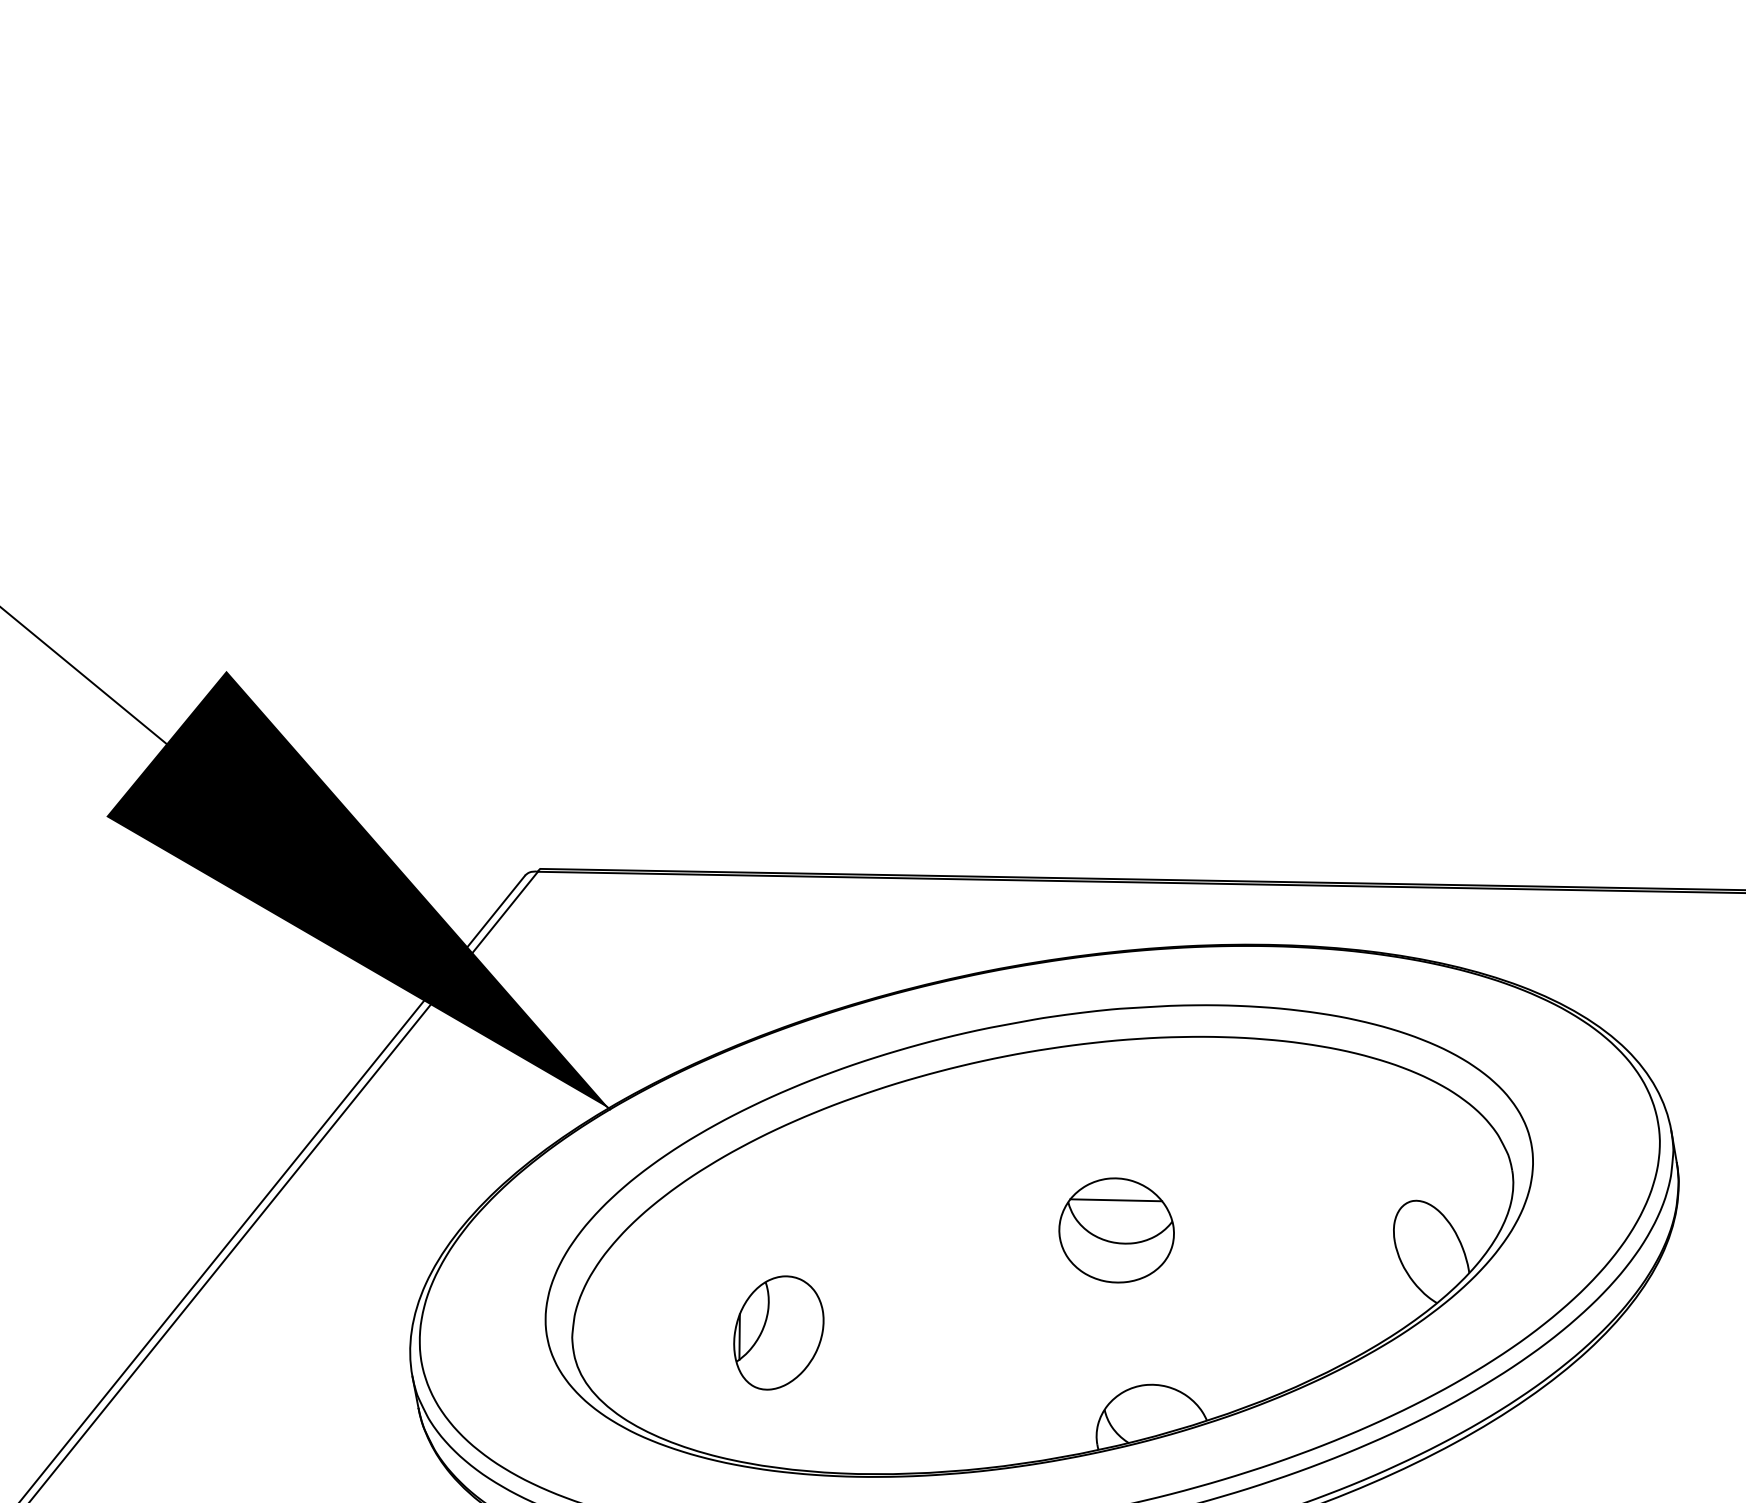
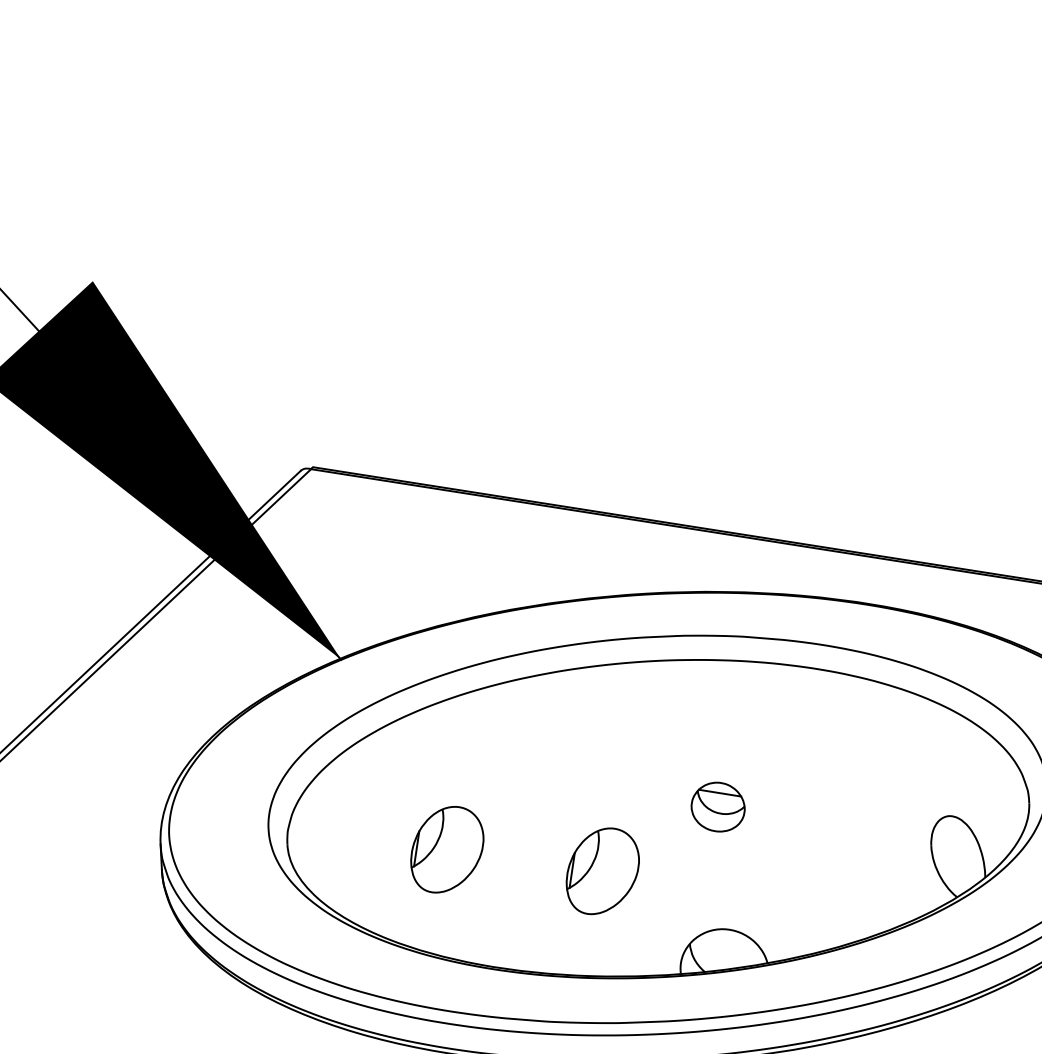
part: (1116, 1230) -> (718, 807), size x0.6
part: (980, 1332) -> (602, 871), added

